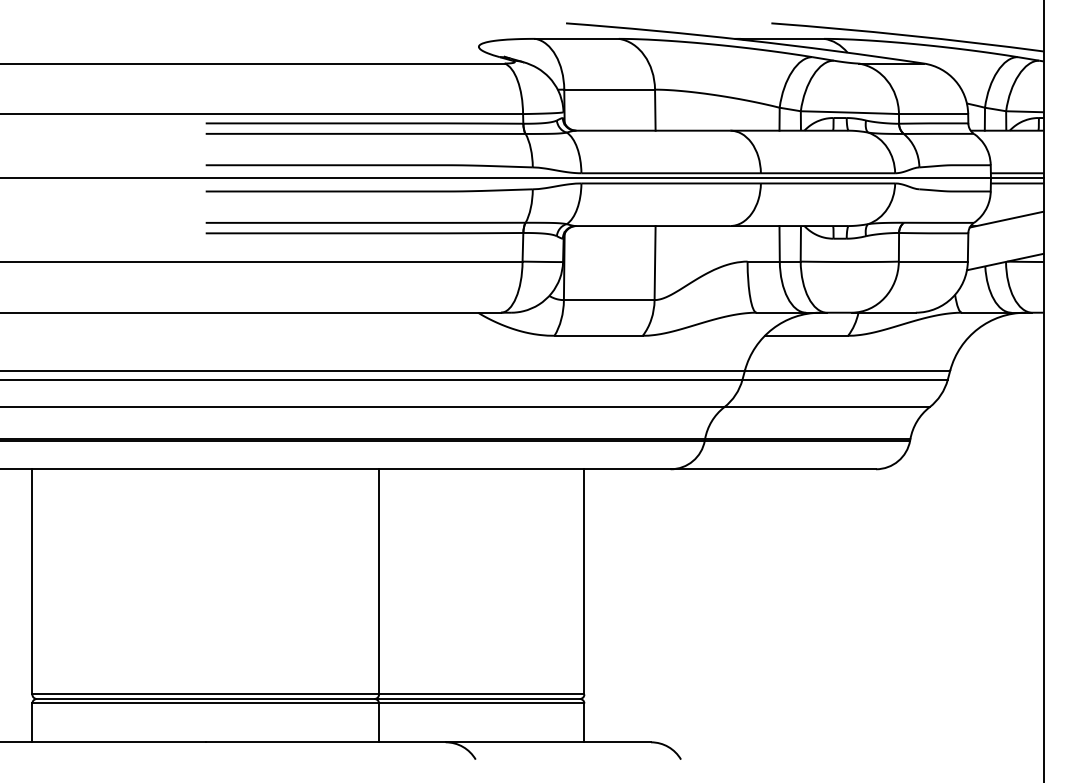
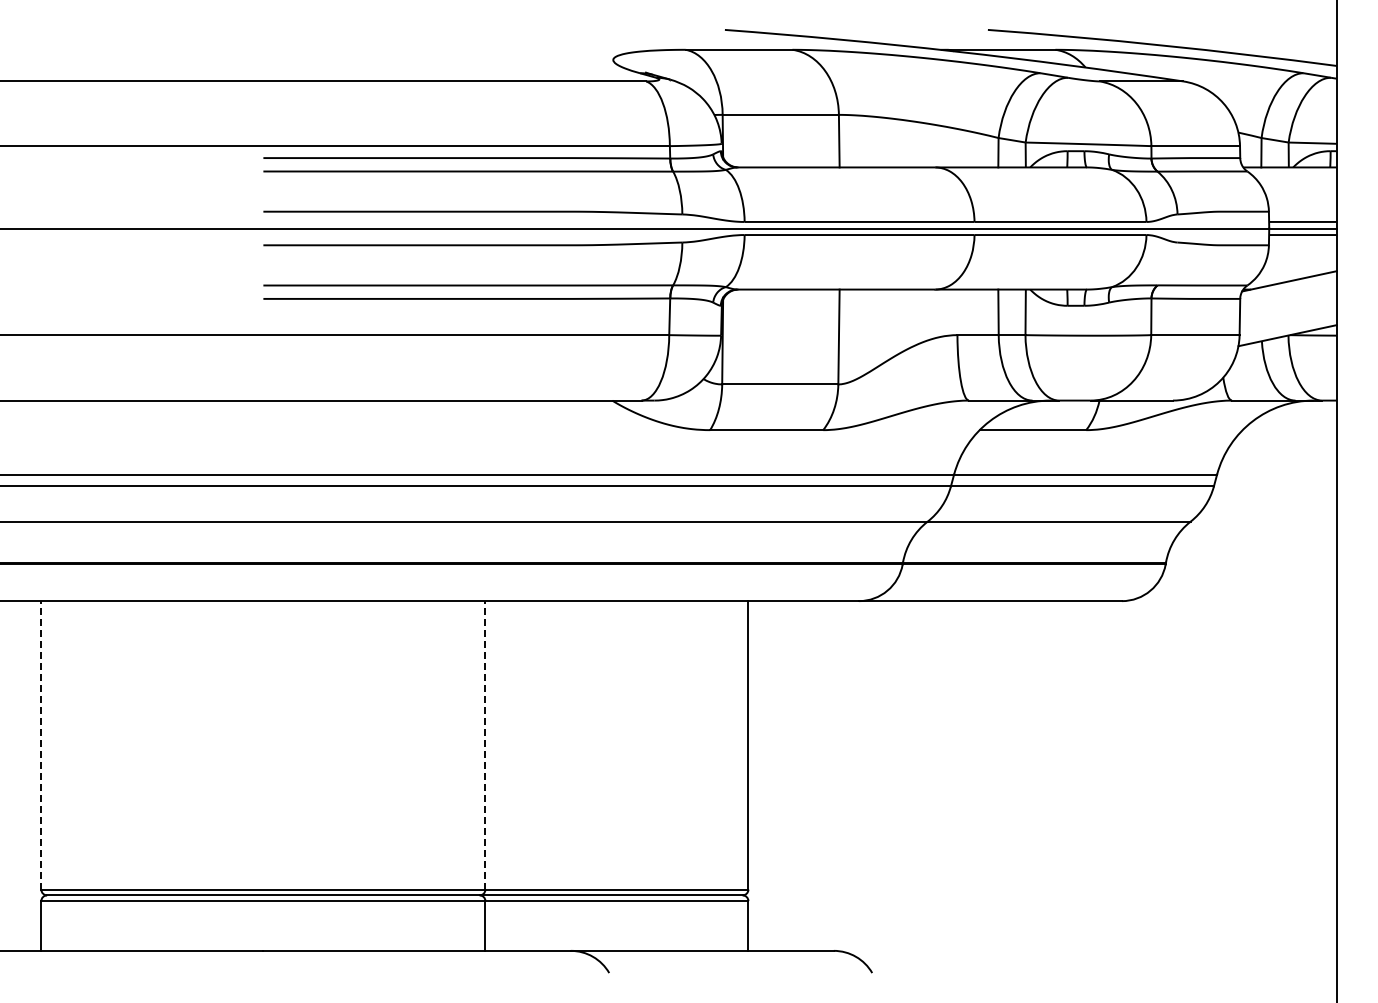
line: (32, 581) -> (41, 744), solid -> dashed
line: (379, 581) -> (485, 744), solid -> dashed

